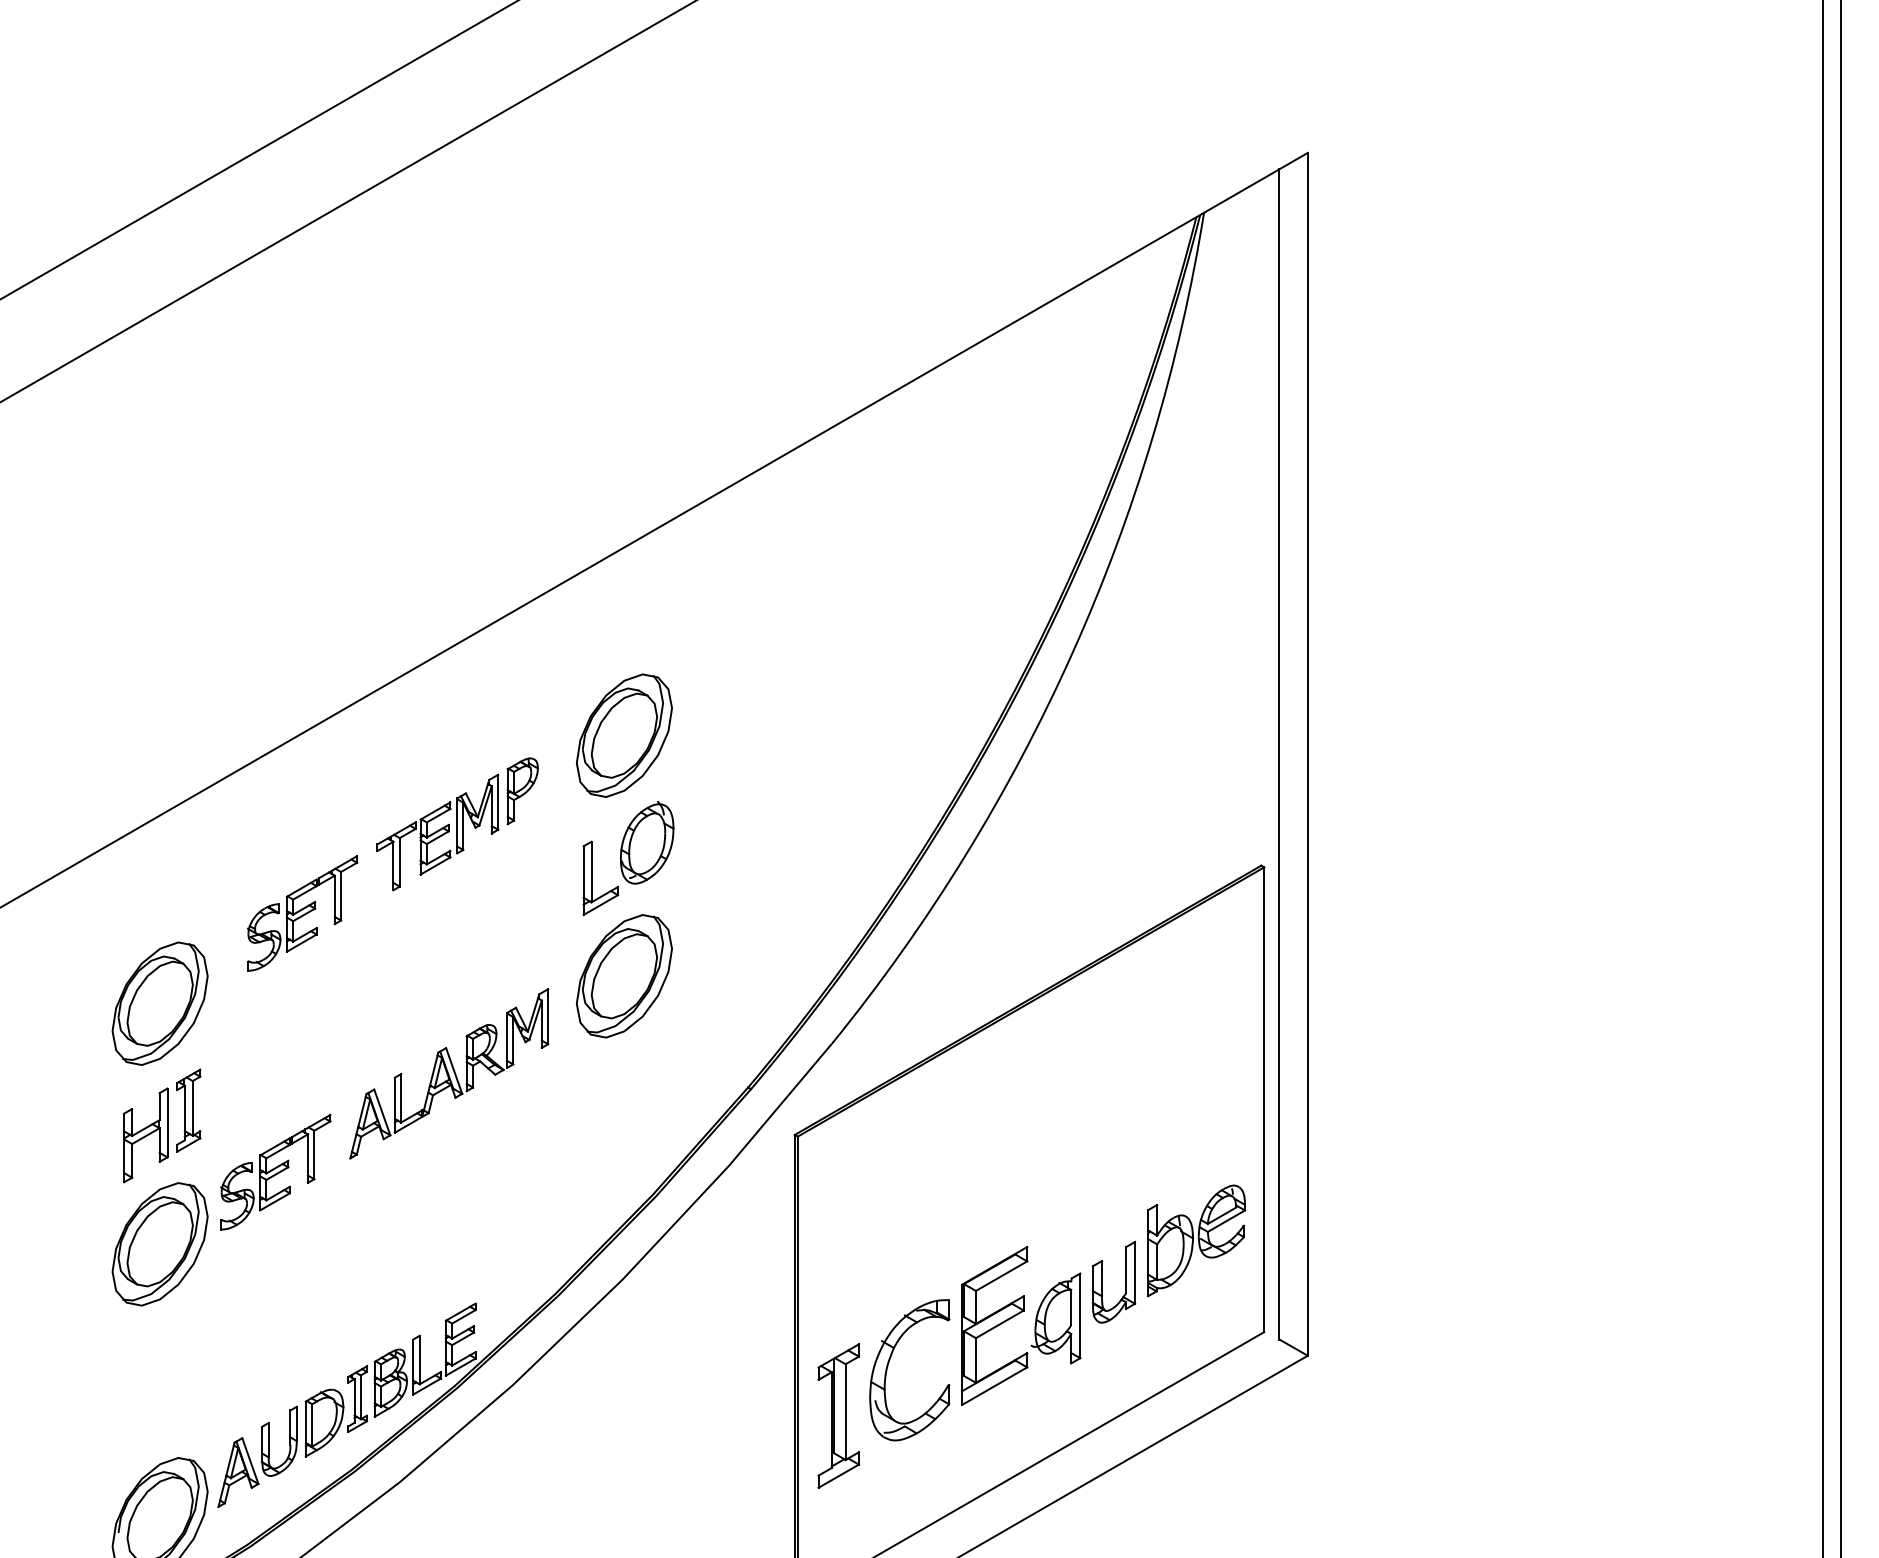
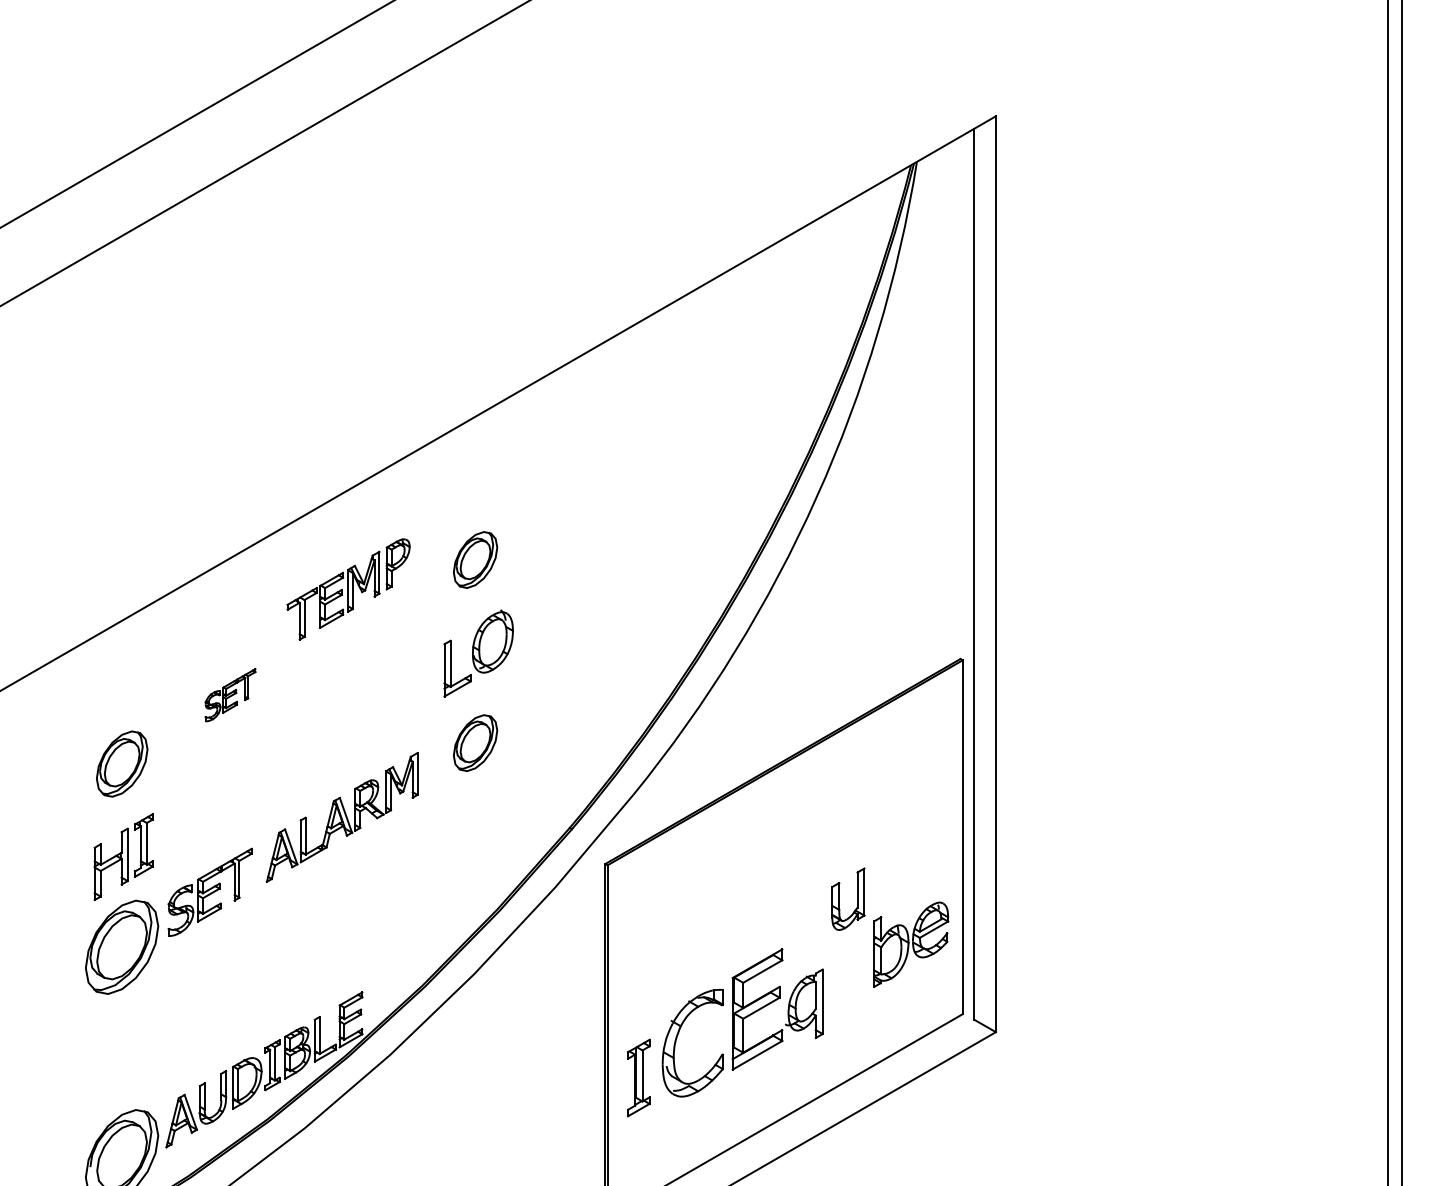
part: (624, 735) -> (475, 559), size x0.6
part: (457, 824) -> (348, 589), moved
part: (302, 912) -> (230, 694), size x0.6
part: (624, 975) -> (475, 742), size x0.6
part: (160, 1002) -> (122, 763), size x0.7
part: (1102, 1281) -> (839, 898), moved
part: (838, 1415) -> (638, 1077), size x0.7

